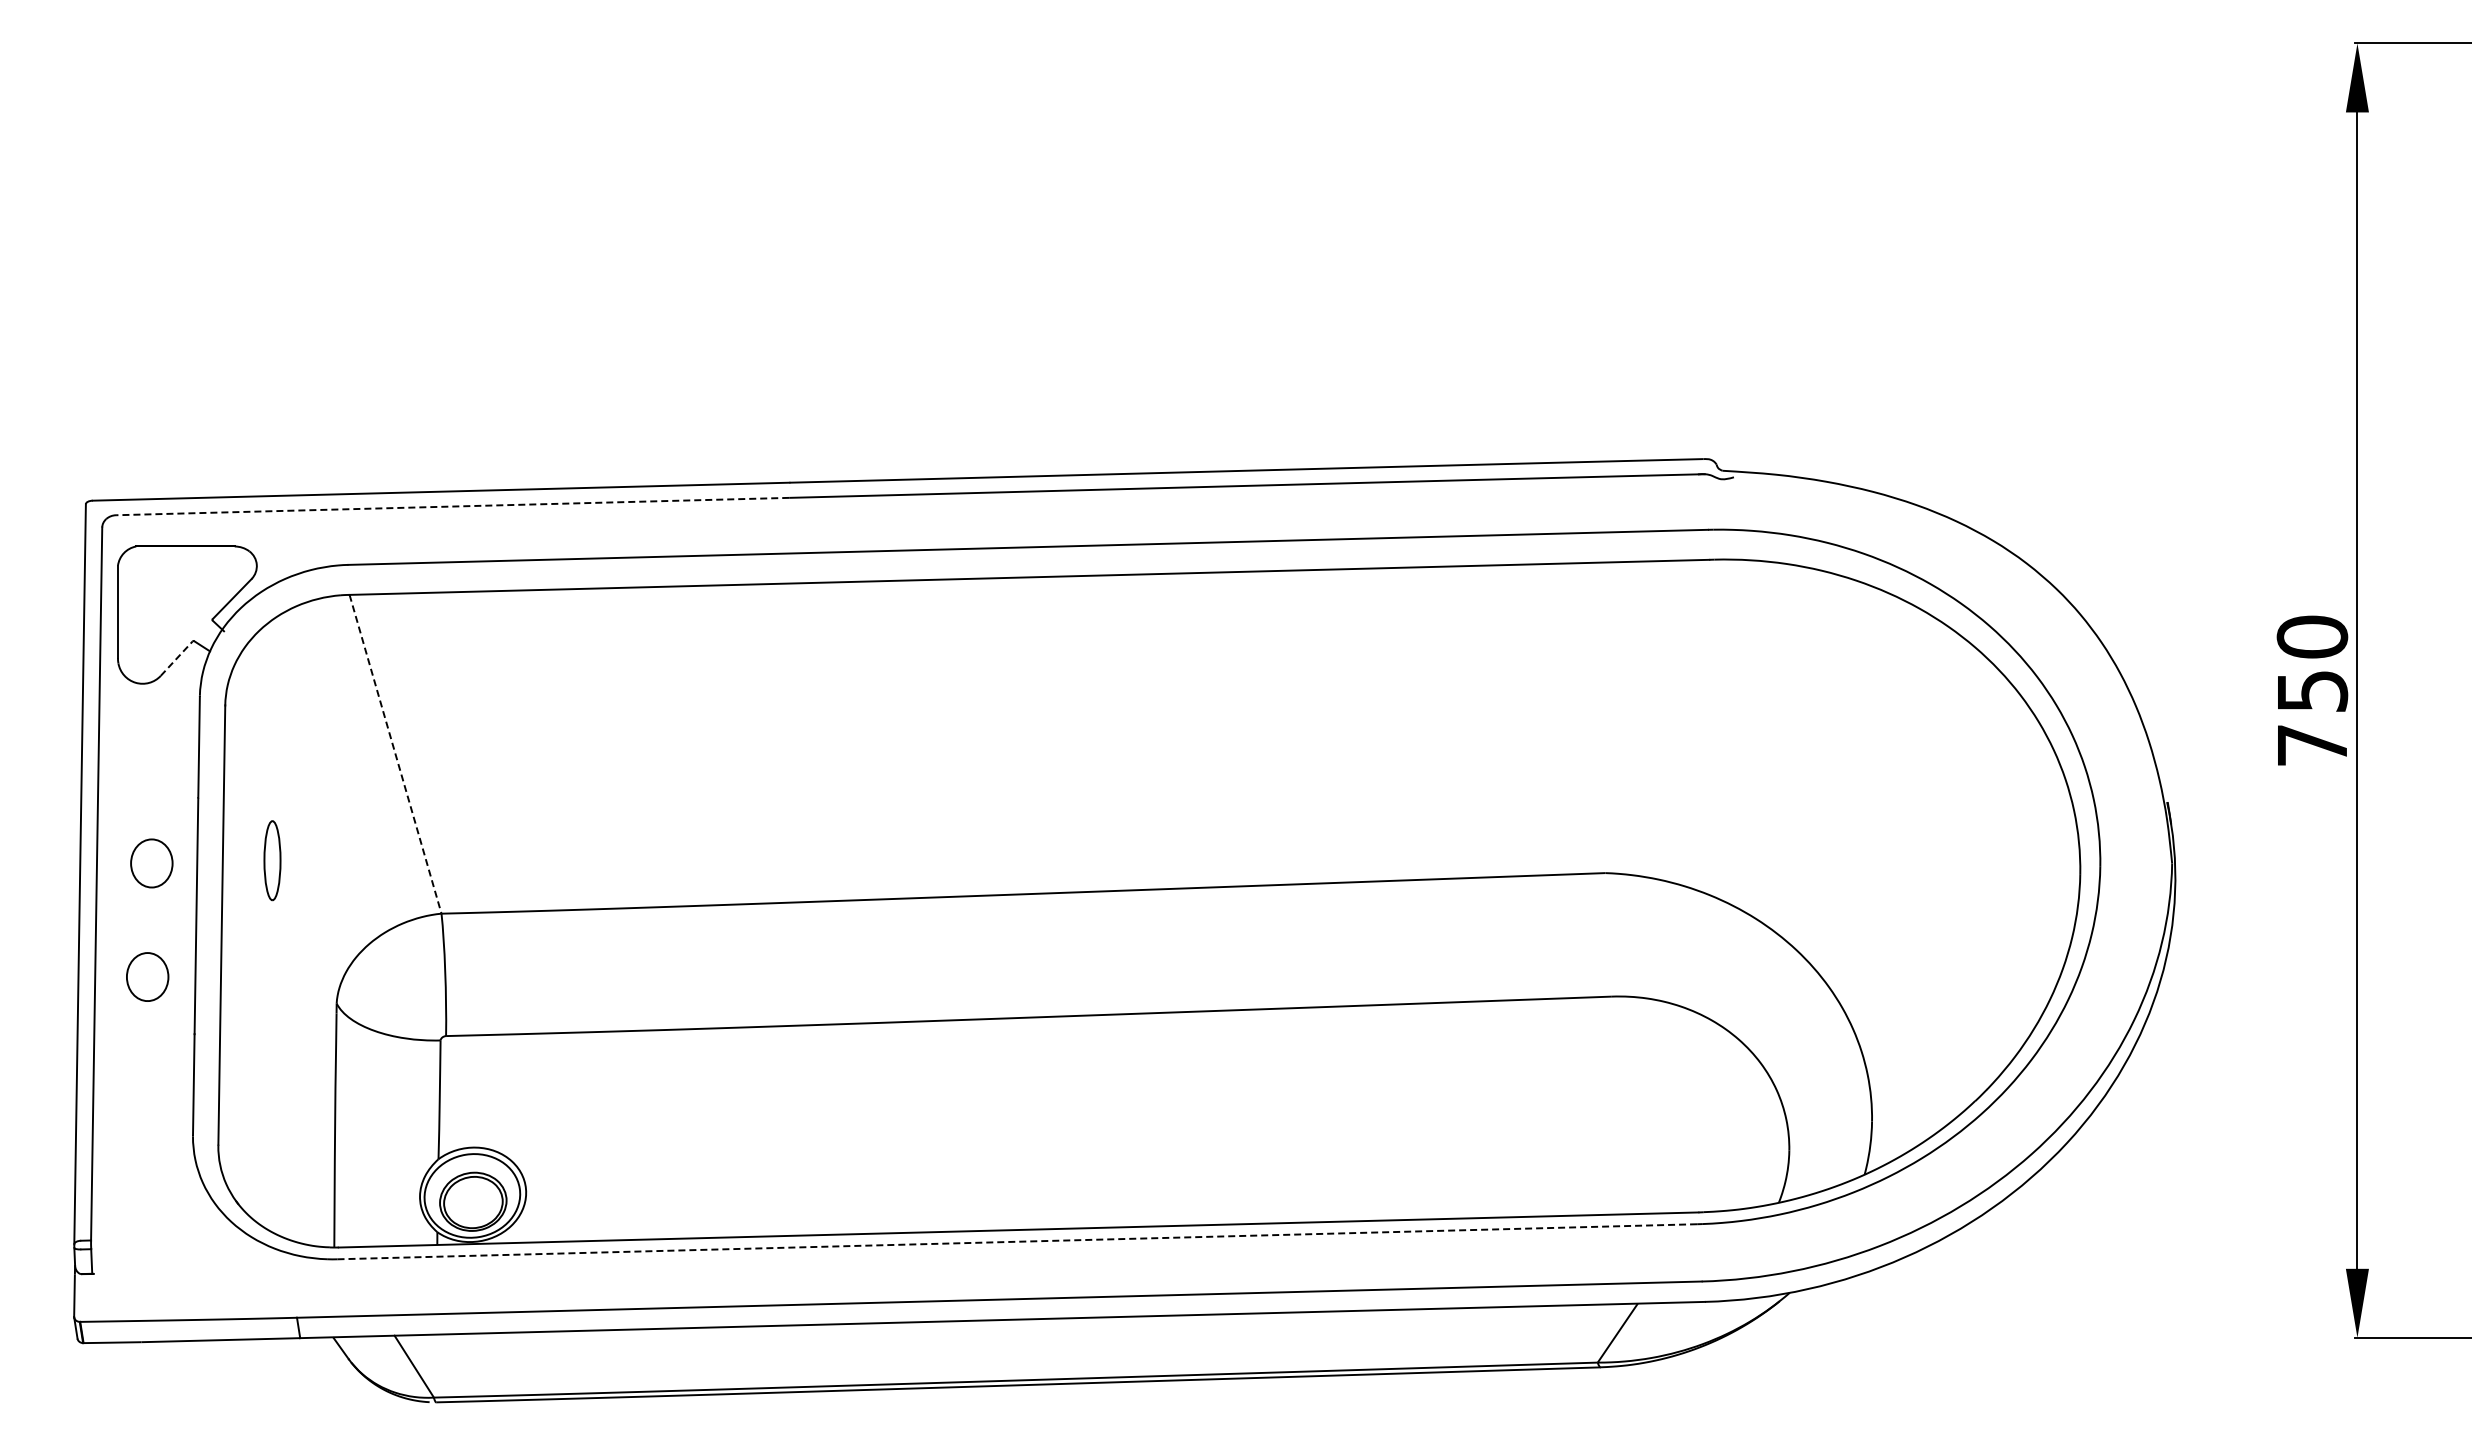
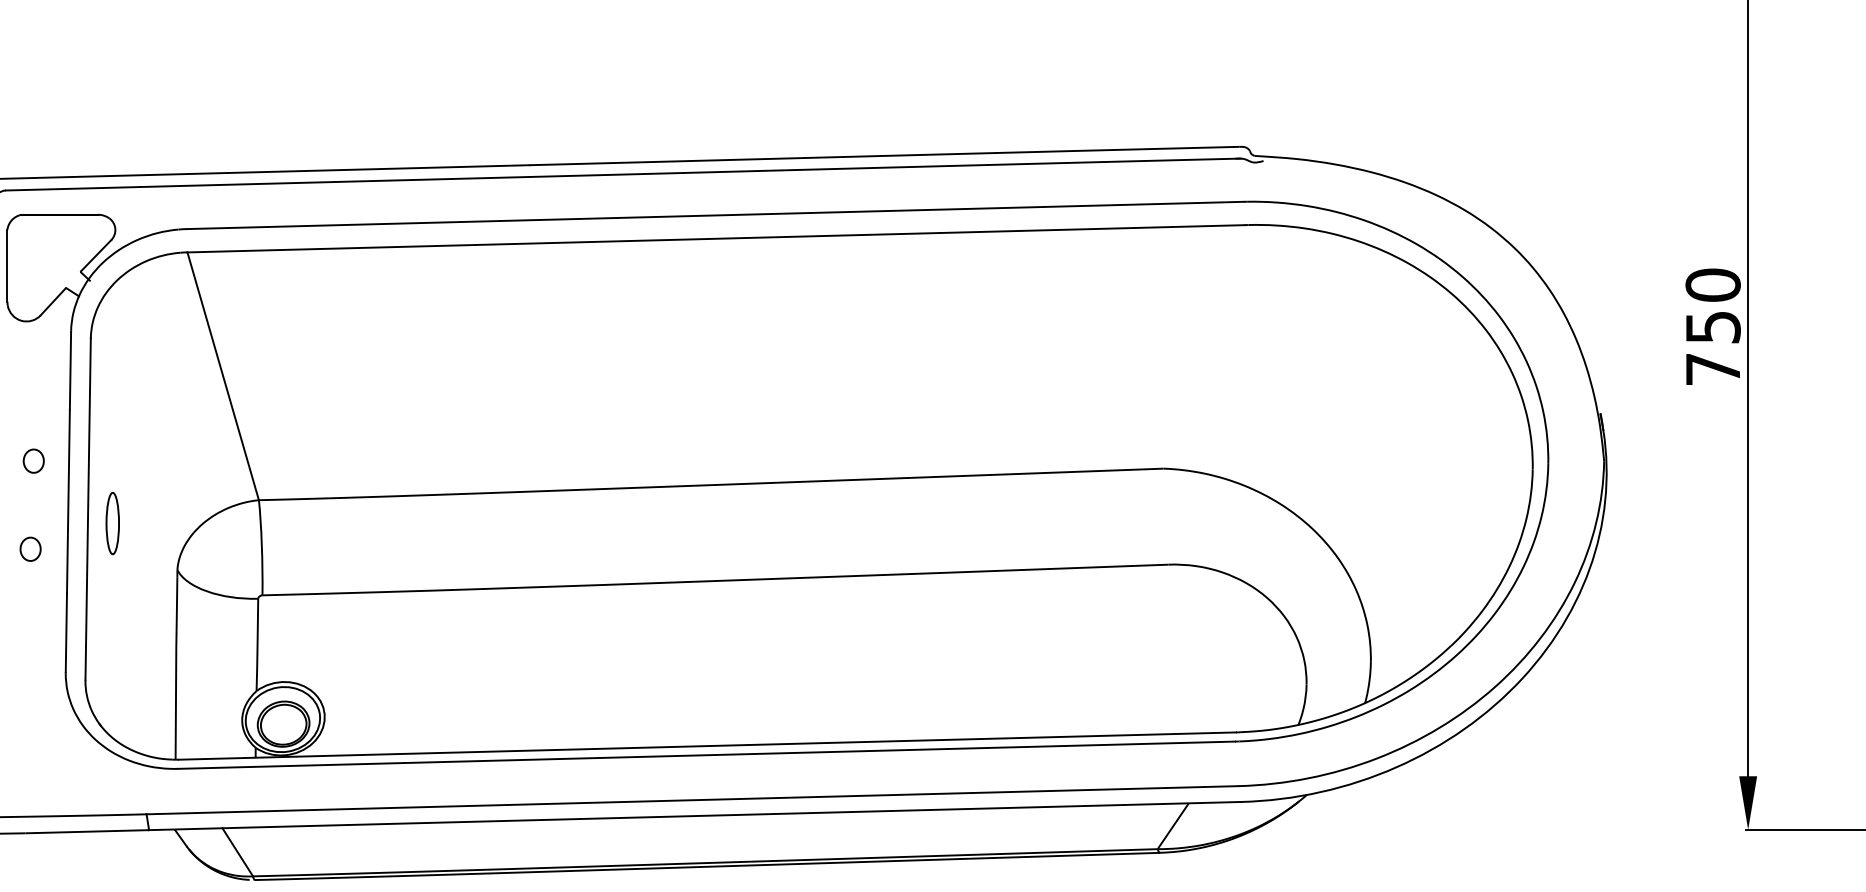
line: (452, 506) -> (267, 183), dashed -> solid
line: (176, 658) -> (52, 301), dashed -> solid
line: (395, 754) -> (223, 376), dashed -> solid
part: (272, 860) -> (112, 523), moved
part: (151, 863) -> (33, 461), size x0.62
part: (147, 976) -> (30, 549), size x0.62
line: (1017, 1241) -> (706, 755), dashed -> solid

